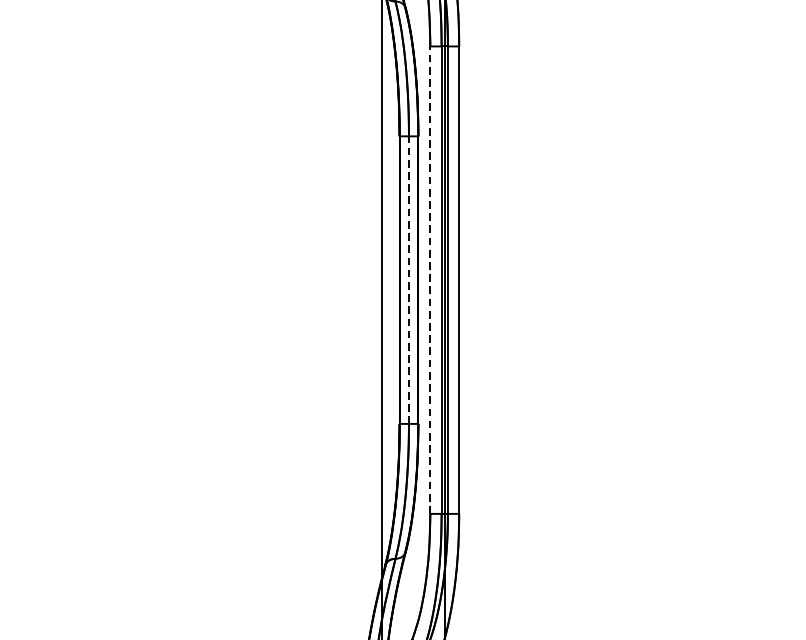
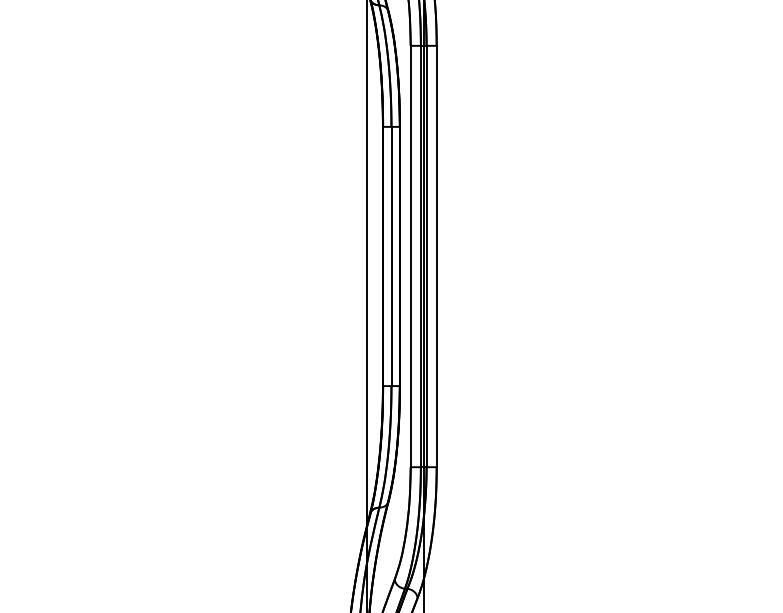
line: (409, 280) -> (391, 256), dashed -> solid
line: (430, 280) -> (410, 256), dashed -> solid

